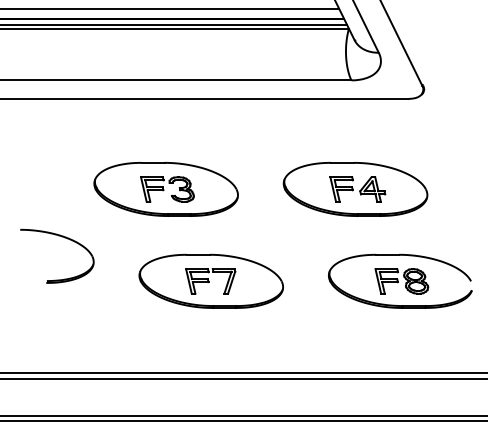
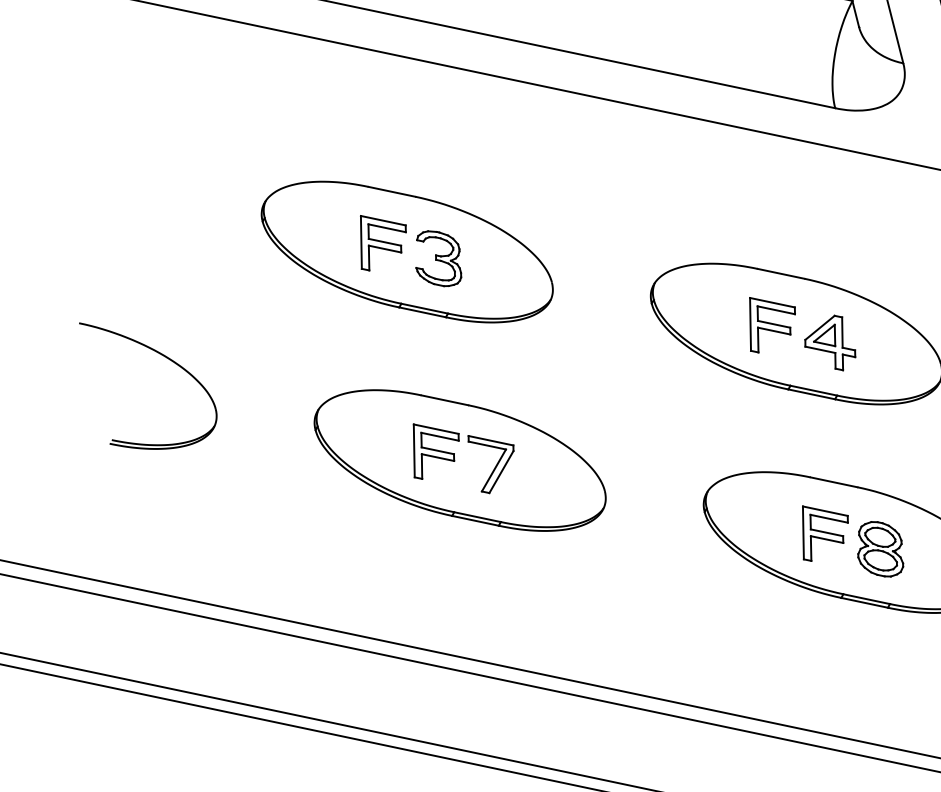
part: (64, 238) -> (166, 360), moved

